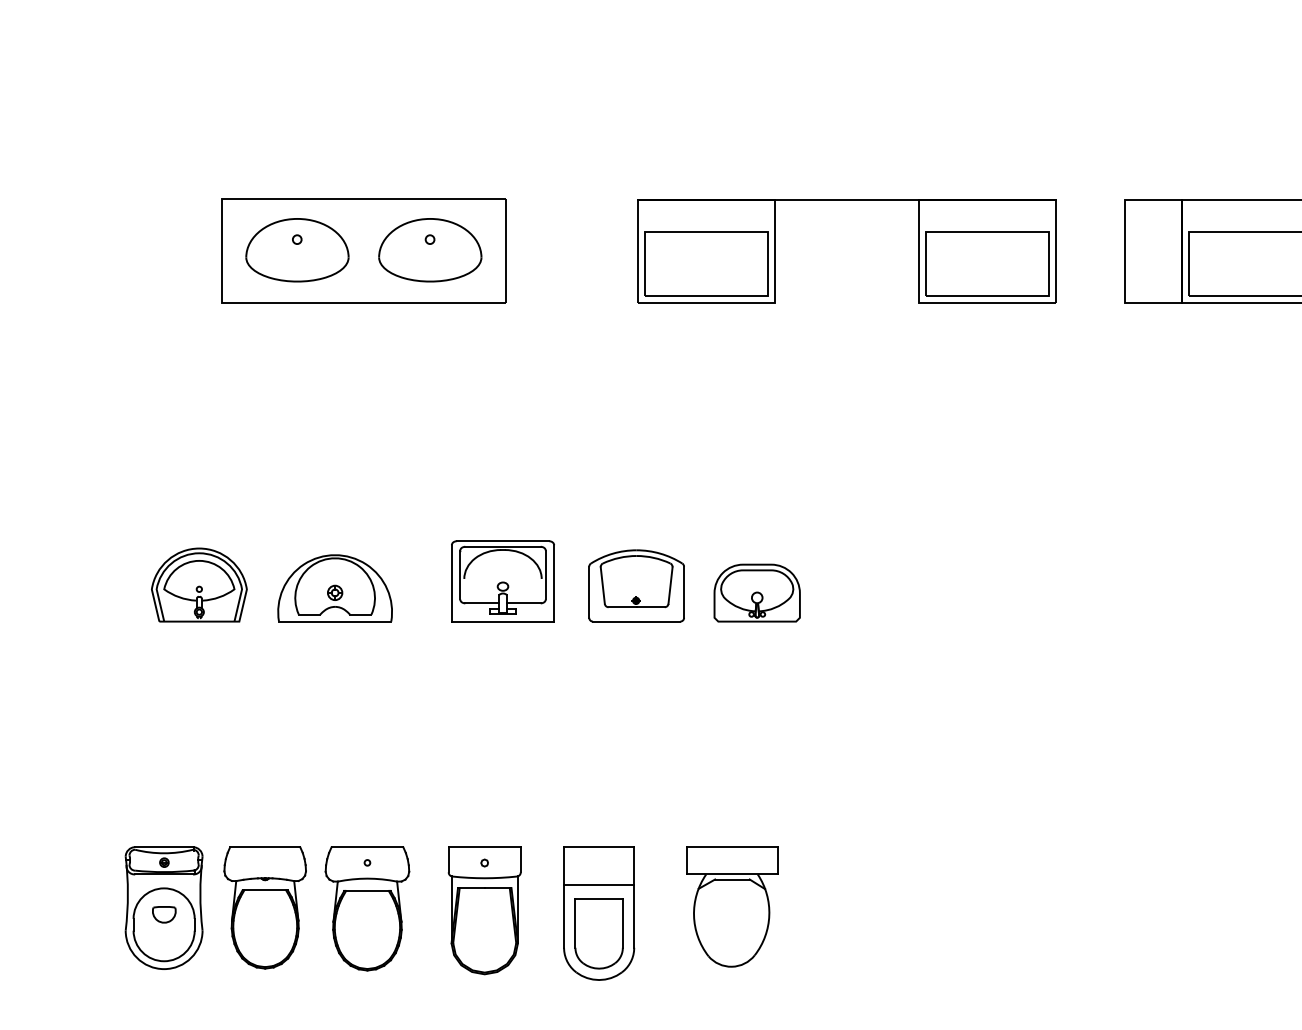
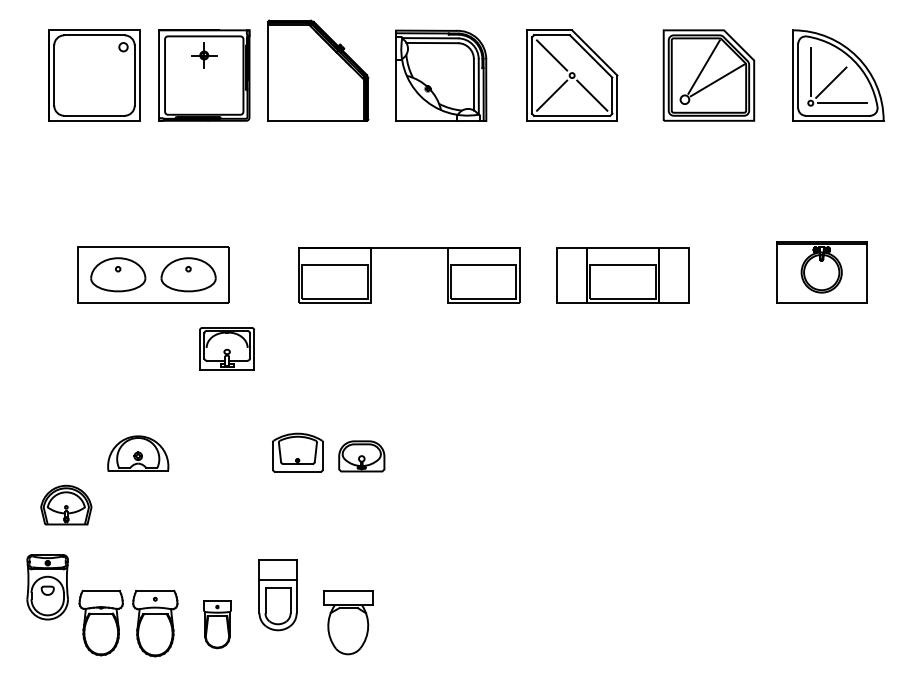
part: (503, 580) -> (227, 348), moved
part: (199, 583) -> (66, 504), moved
part: (163, 908) -> (47, 587), moved
part: (484, 910) -> (217, 624), size x0.7
part: (598, 914) -> (277, 595), moved

